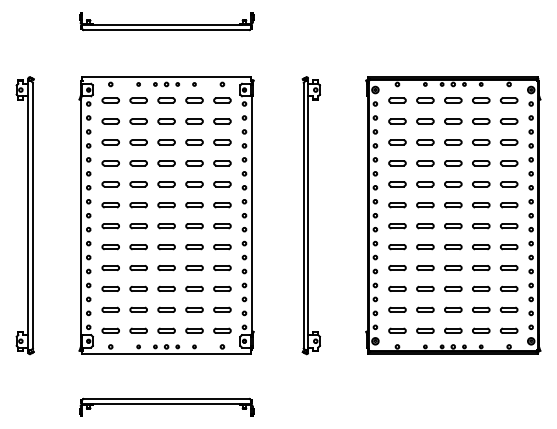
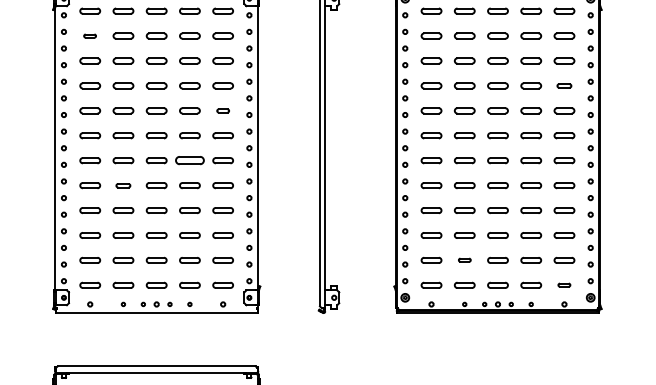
part: (110, 121) -> (89, 36), size x0.6
part: (508, 163) -> (563, 86), size x0.7
part: (222, 184) -> (223, 111), size x0.6
part: (194, 226) -> (189, 161), size x1.4
part: (138, 247) -> (123, 186), size x0.7
part: (425, 309) -> (464, 259), size x0.6
part: (508, 330) -> (563, 284), size x0.6

